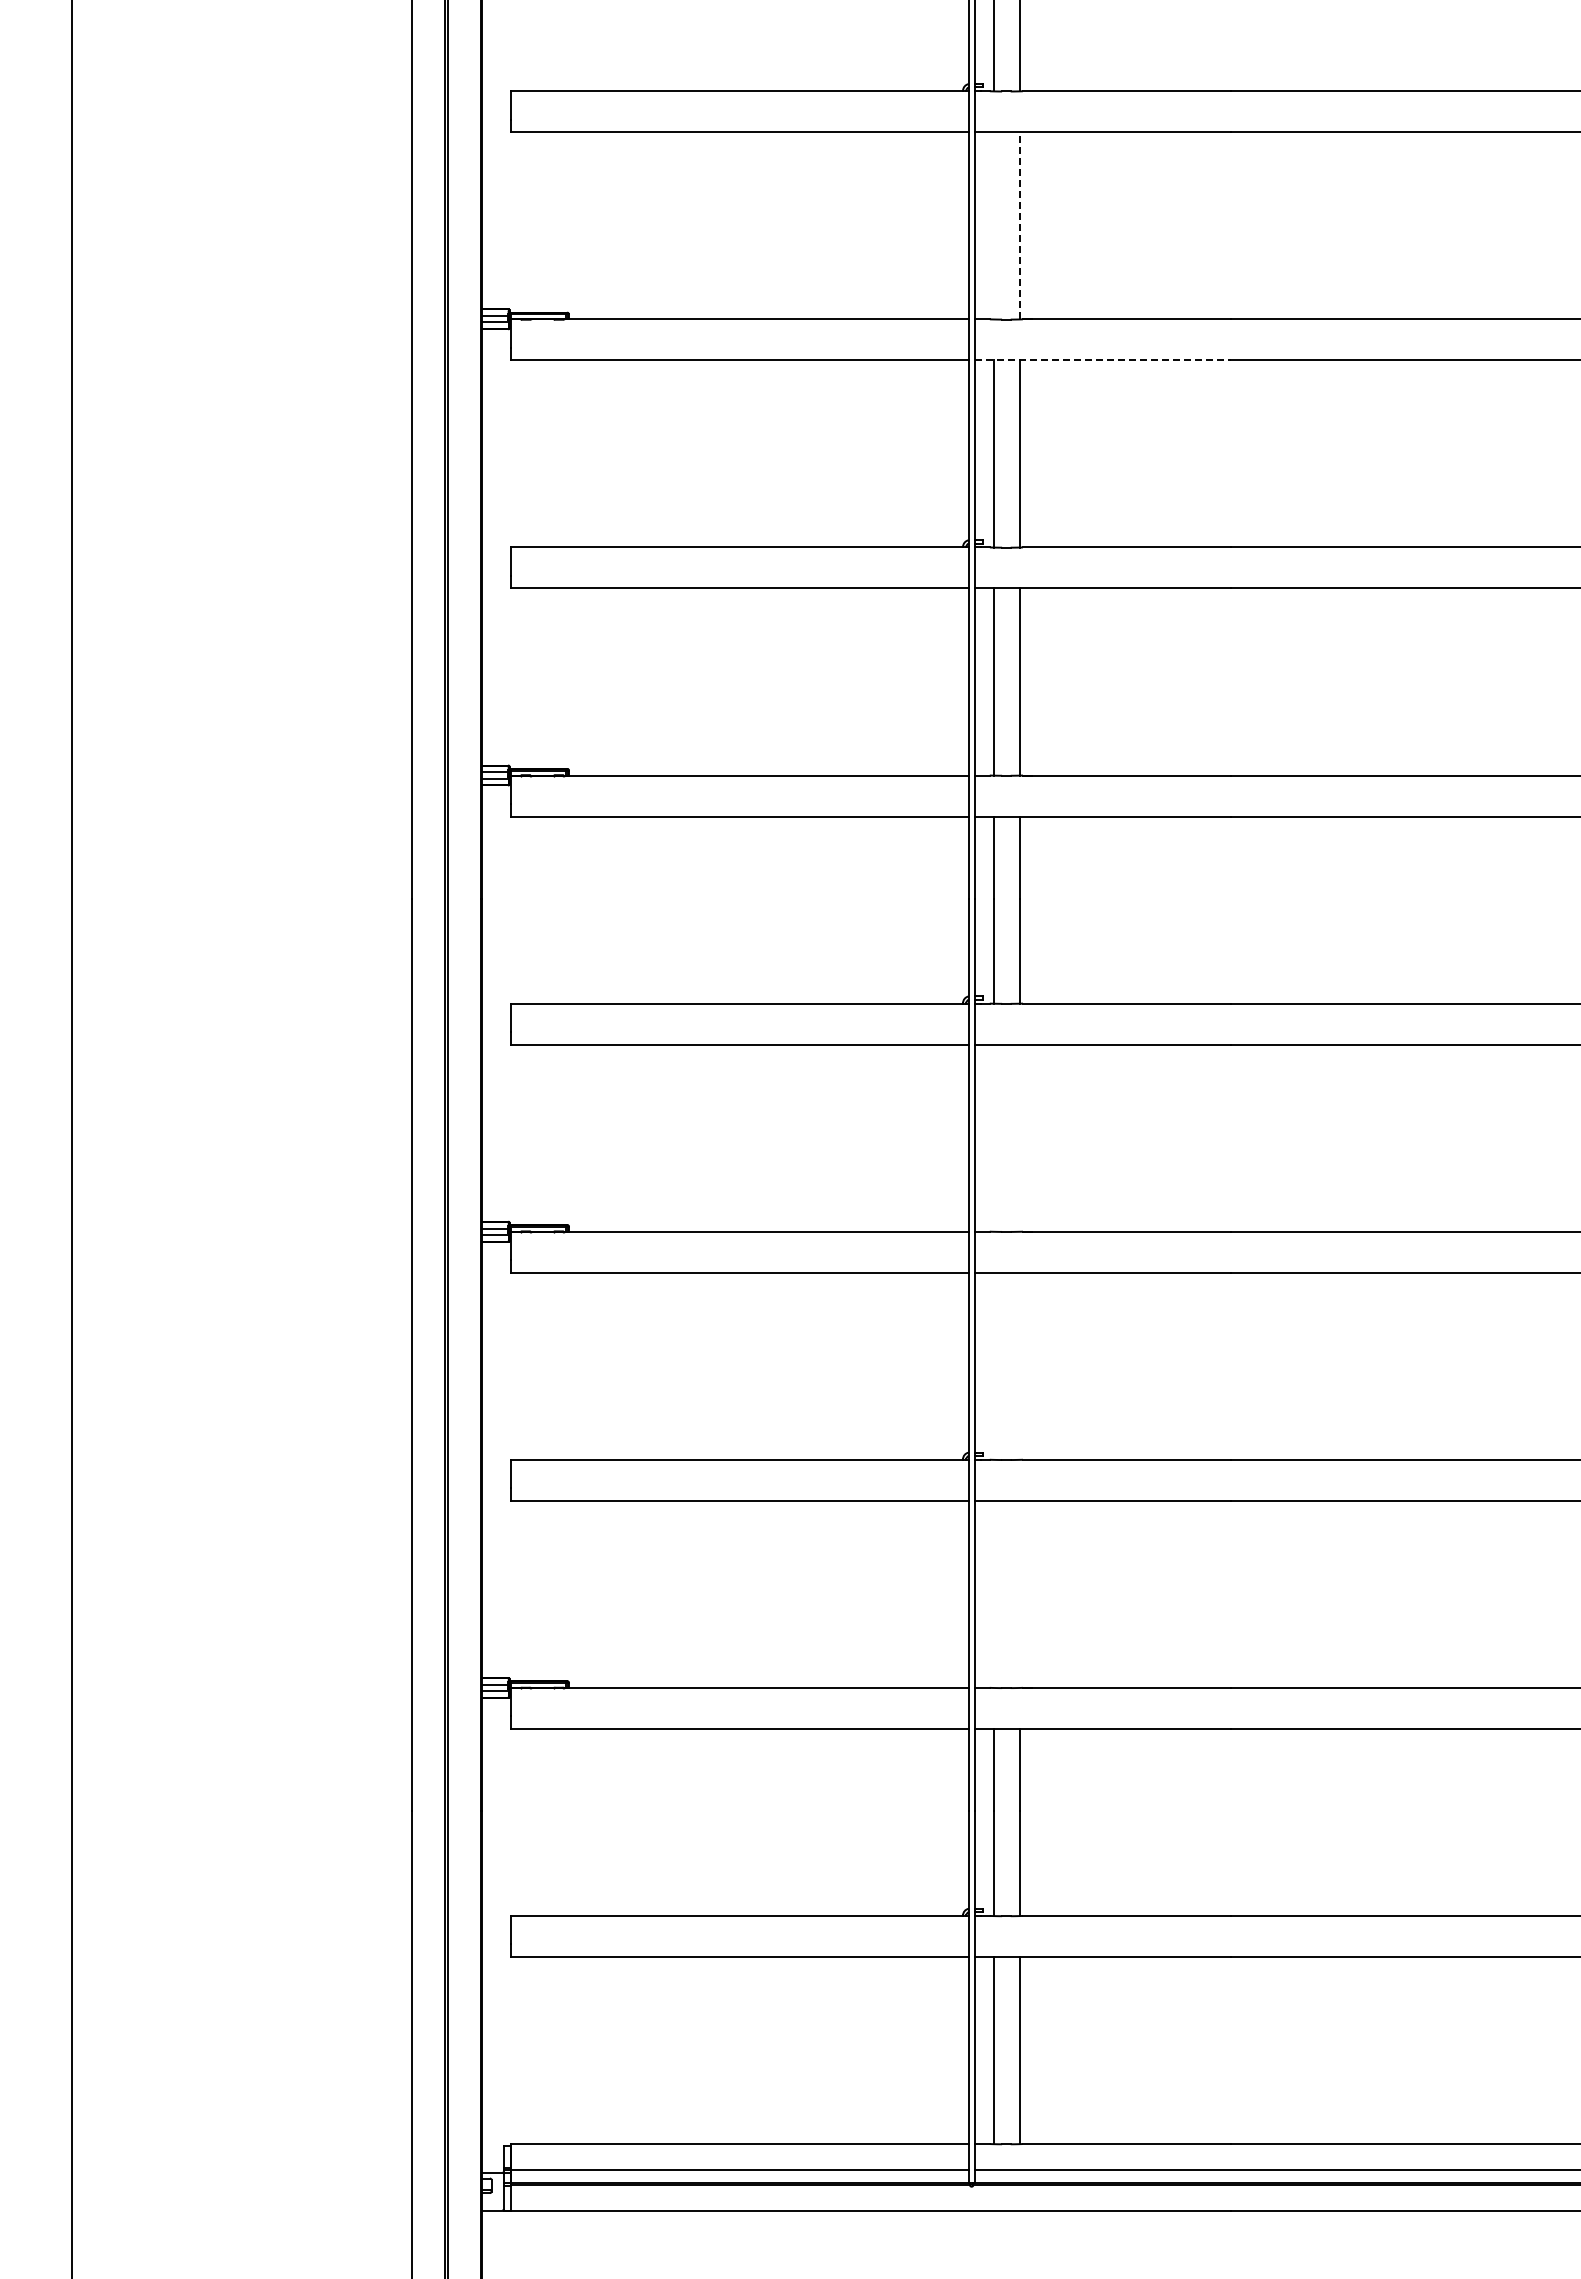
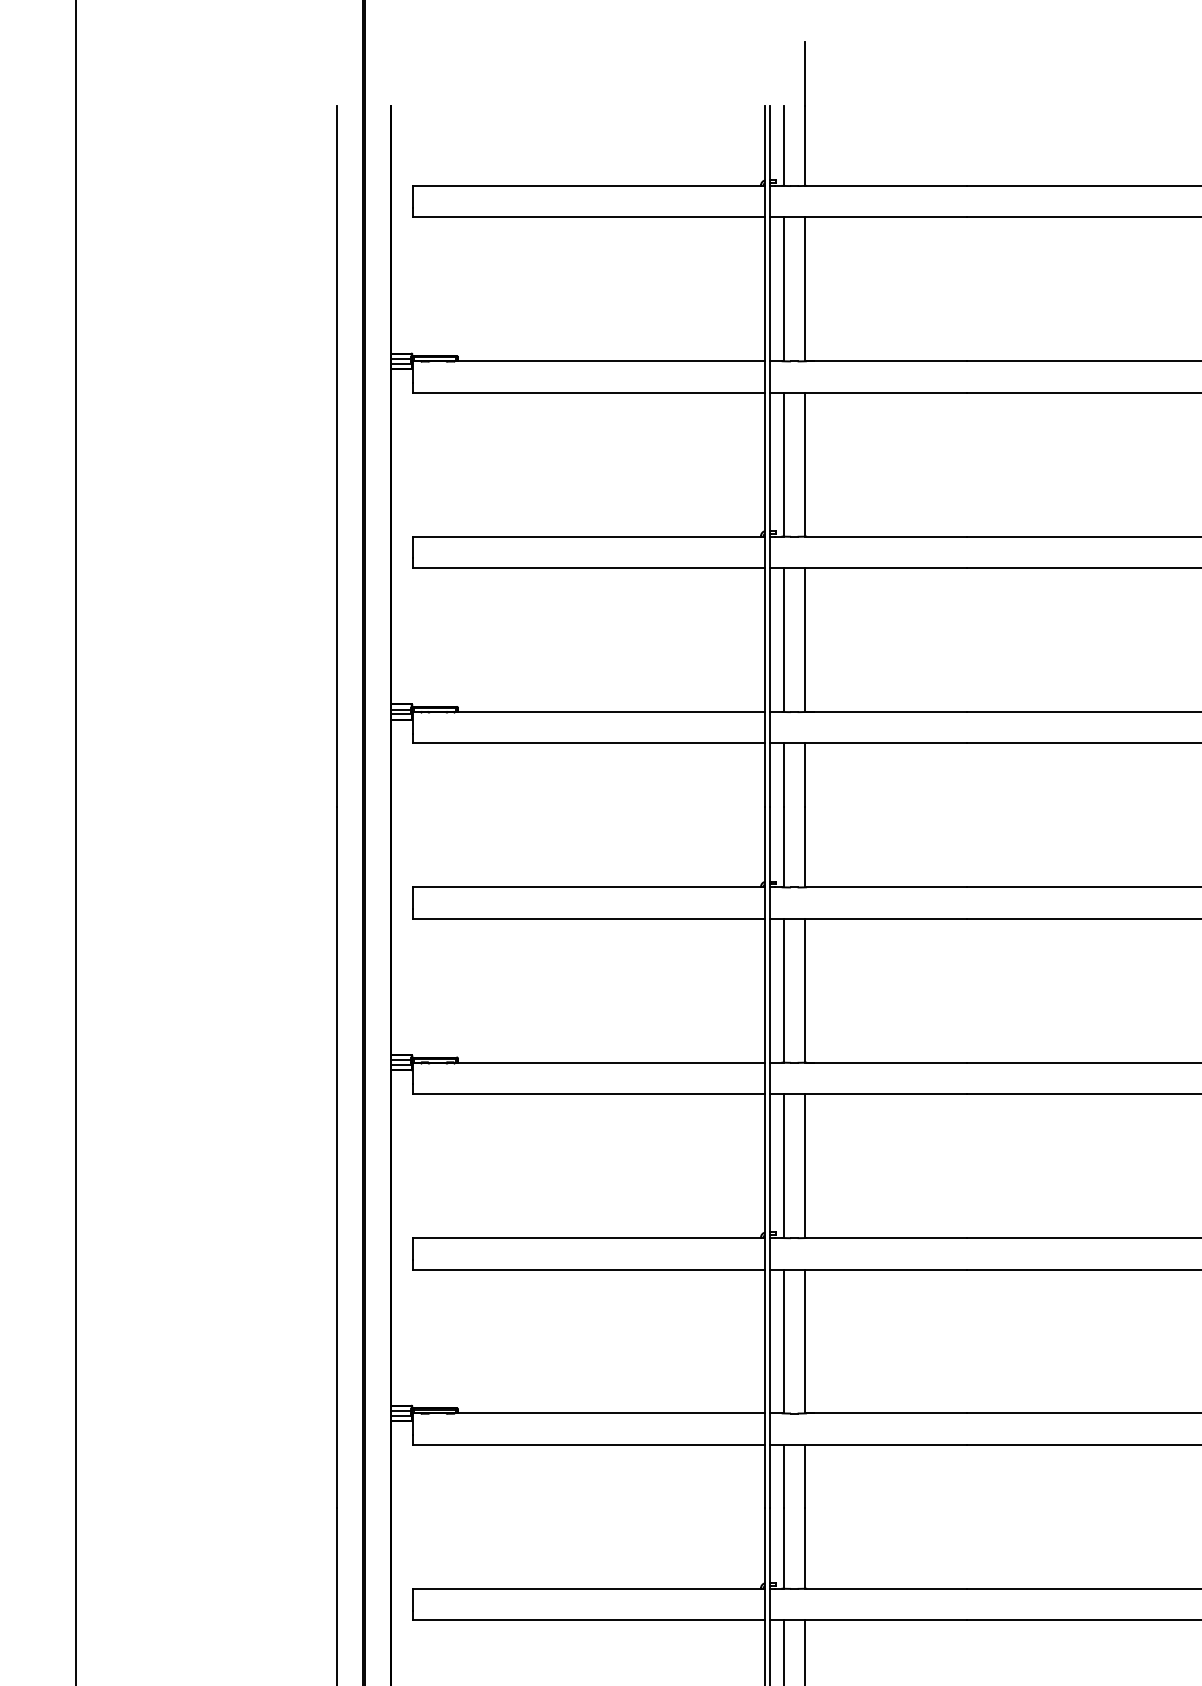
line: (993, 225) -> (784, 289), added
line: (1019, 225) -> (804, 289), dashed -> solid
line: (1103, 360) -> (868, 392), dashed -> solid
line: (993, 1137) -> (784, 990), added
line: (1019, 1137) -> (804, 990), added
line: (993, 1365) -> (784, 1165), added
line: (1019, 1365) -> (804, 1165), added
line: (993, 1593) -> (784, 1340), added
line: (1019, 1593) -> (804, 1340), added

